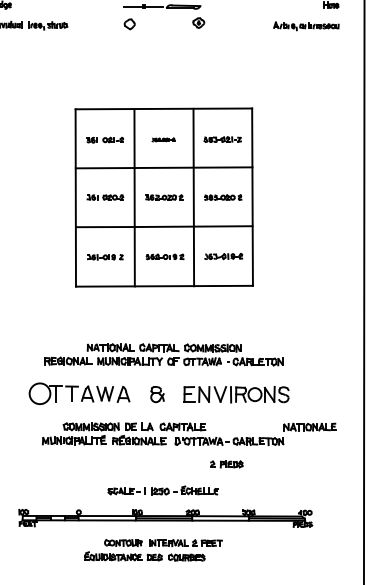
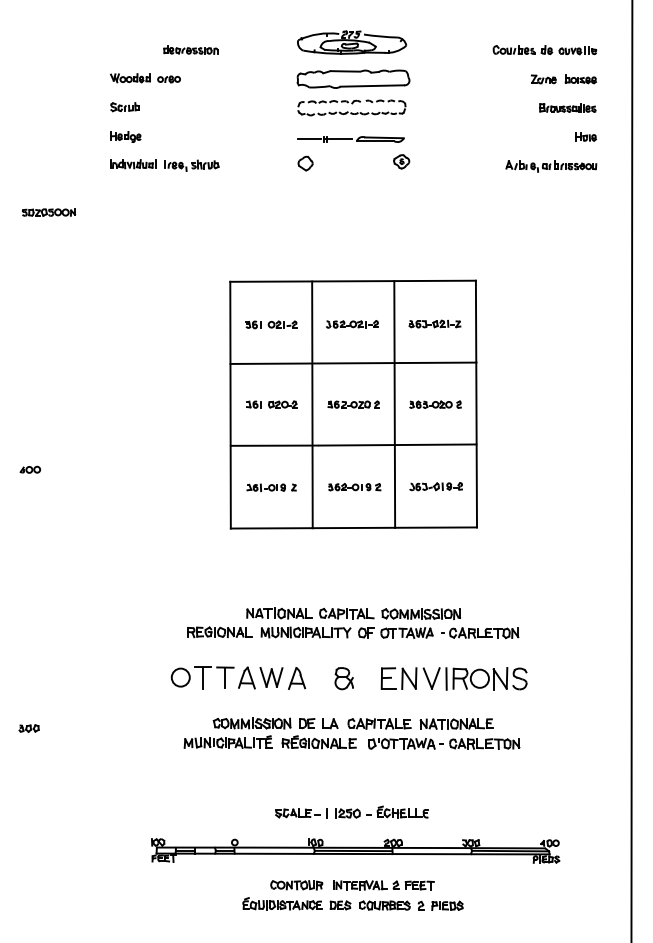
part: (163, 139) -> (352, 324), size x1.67
circle: (39, 393) -> (180, 677), size x0.62
part: (310, 426) -> (456, 723), moved
part: (226, 464) -> (440, 905), moved

